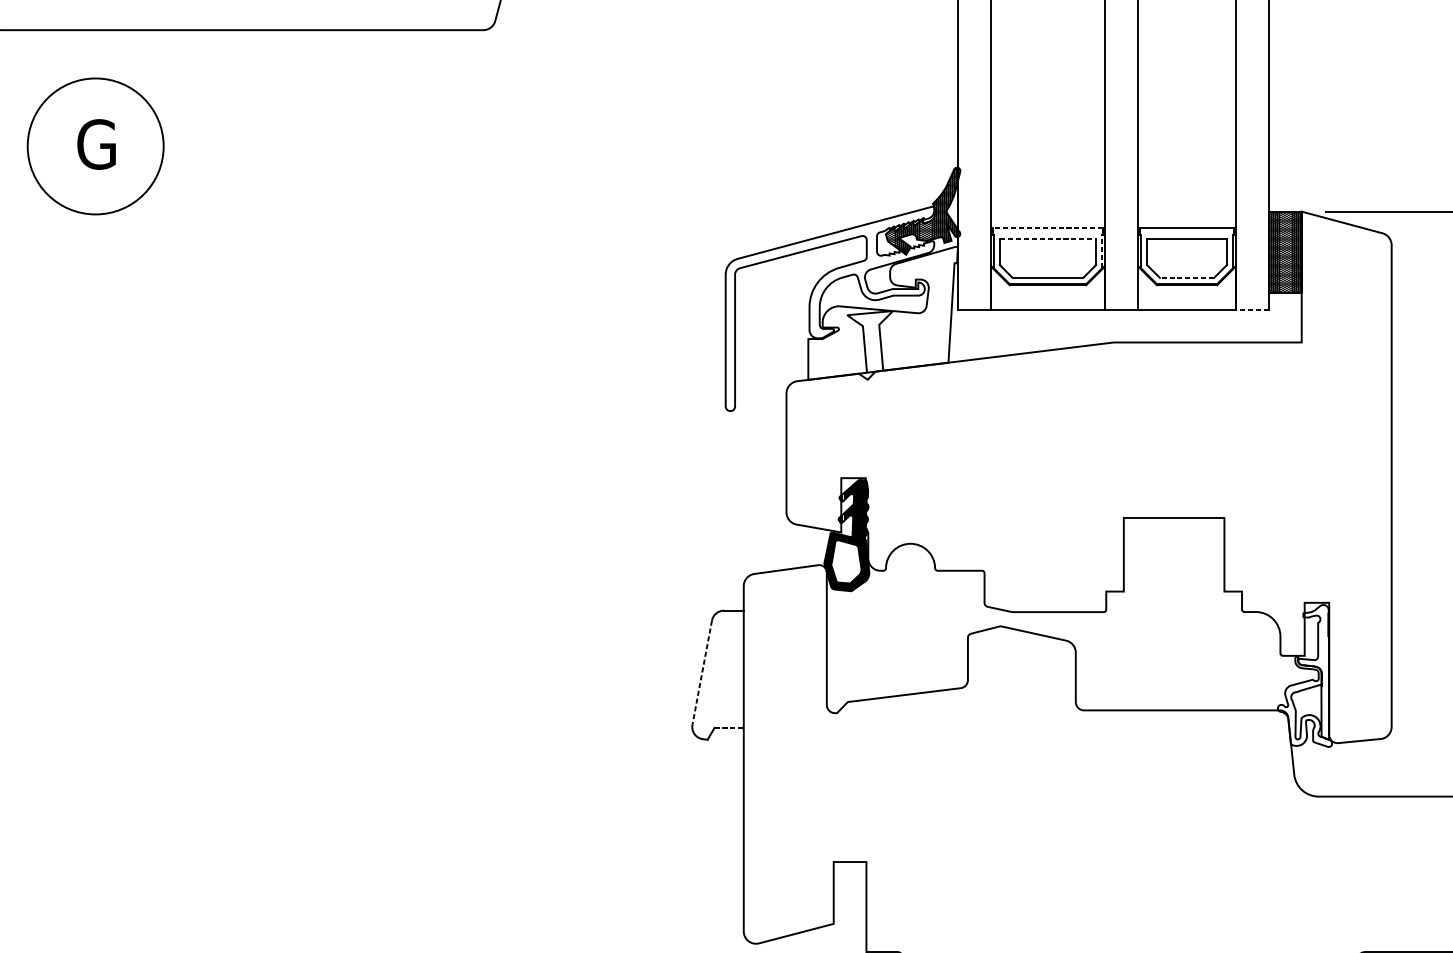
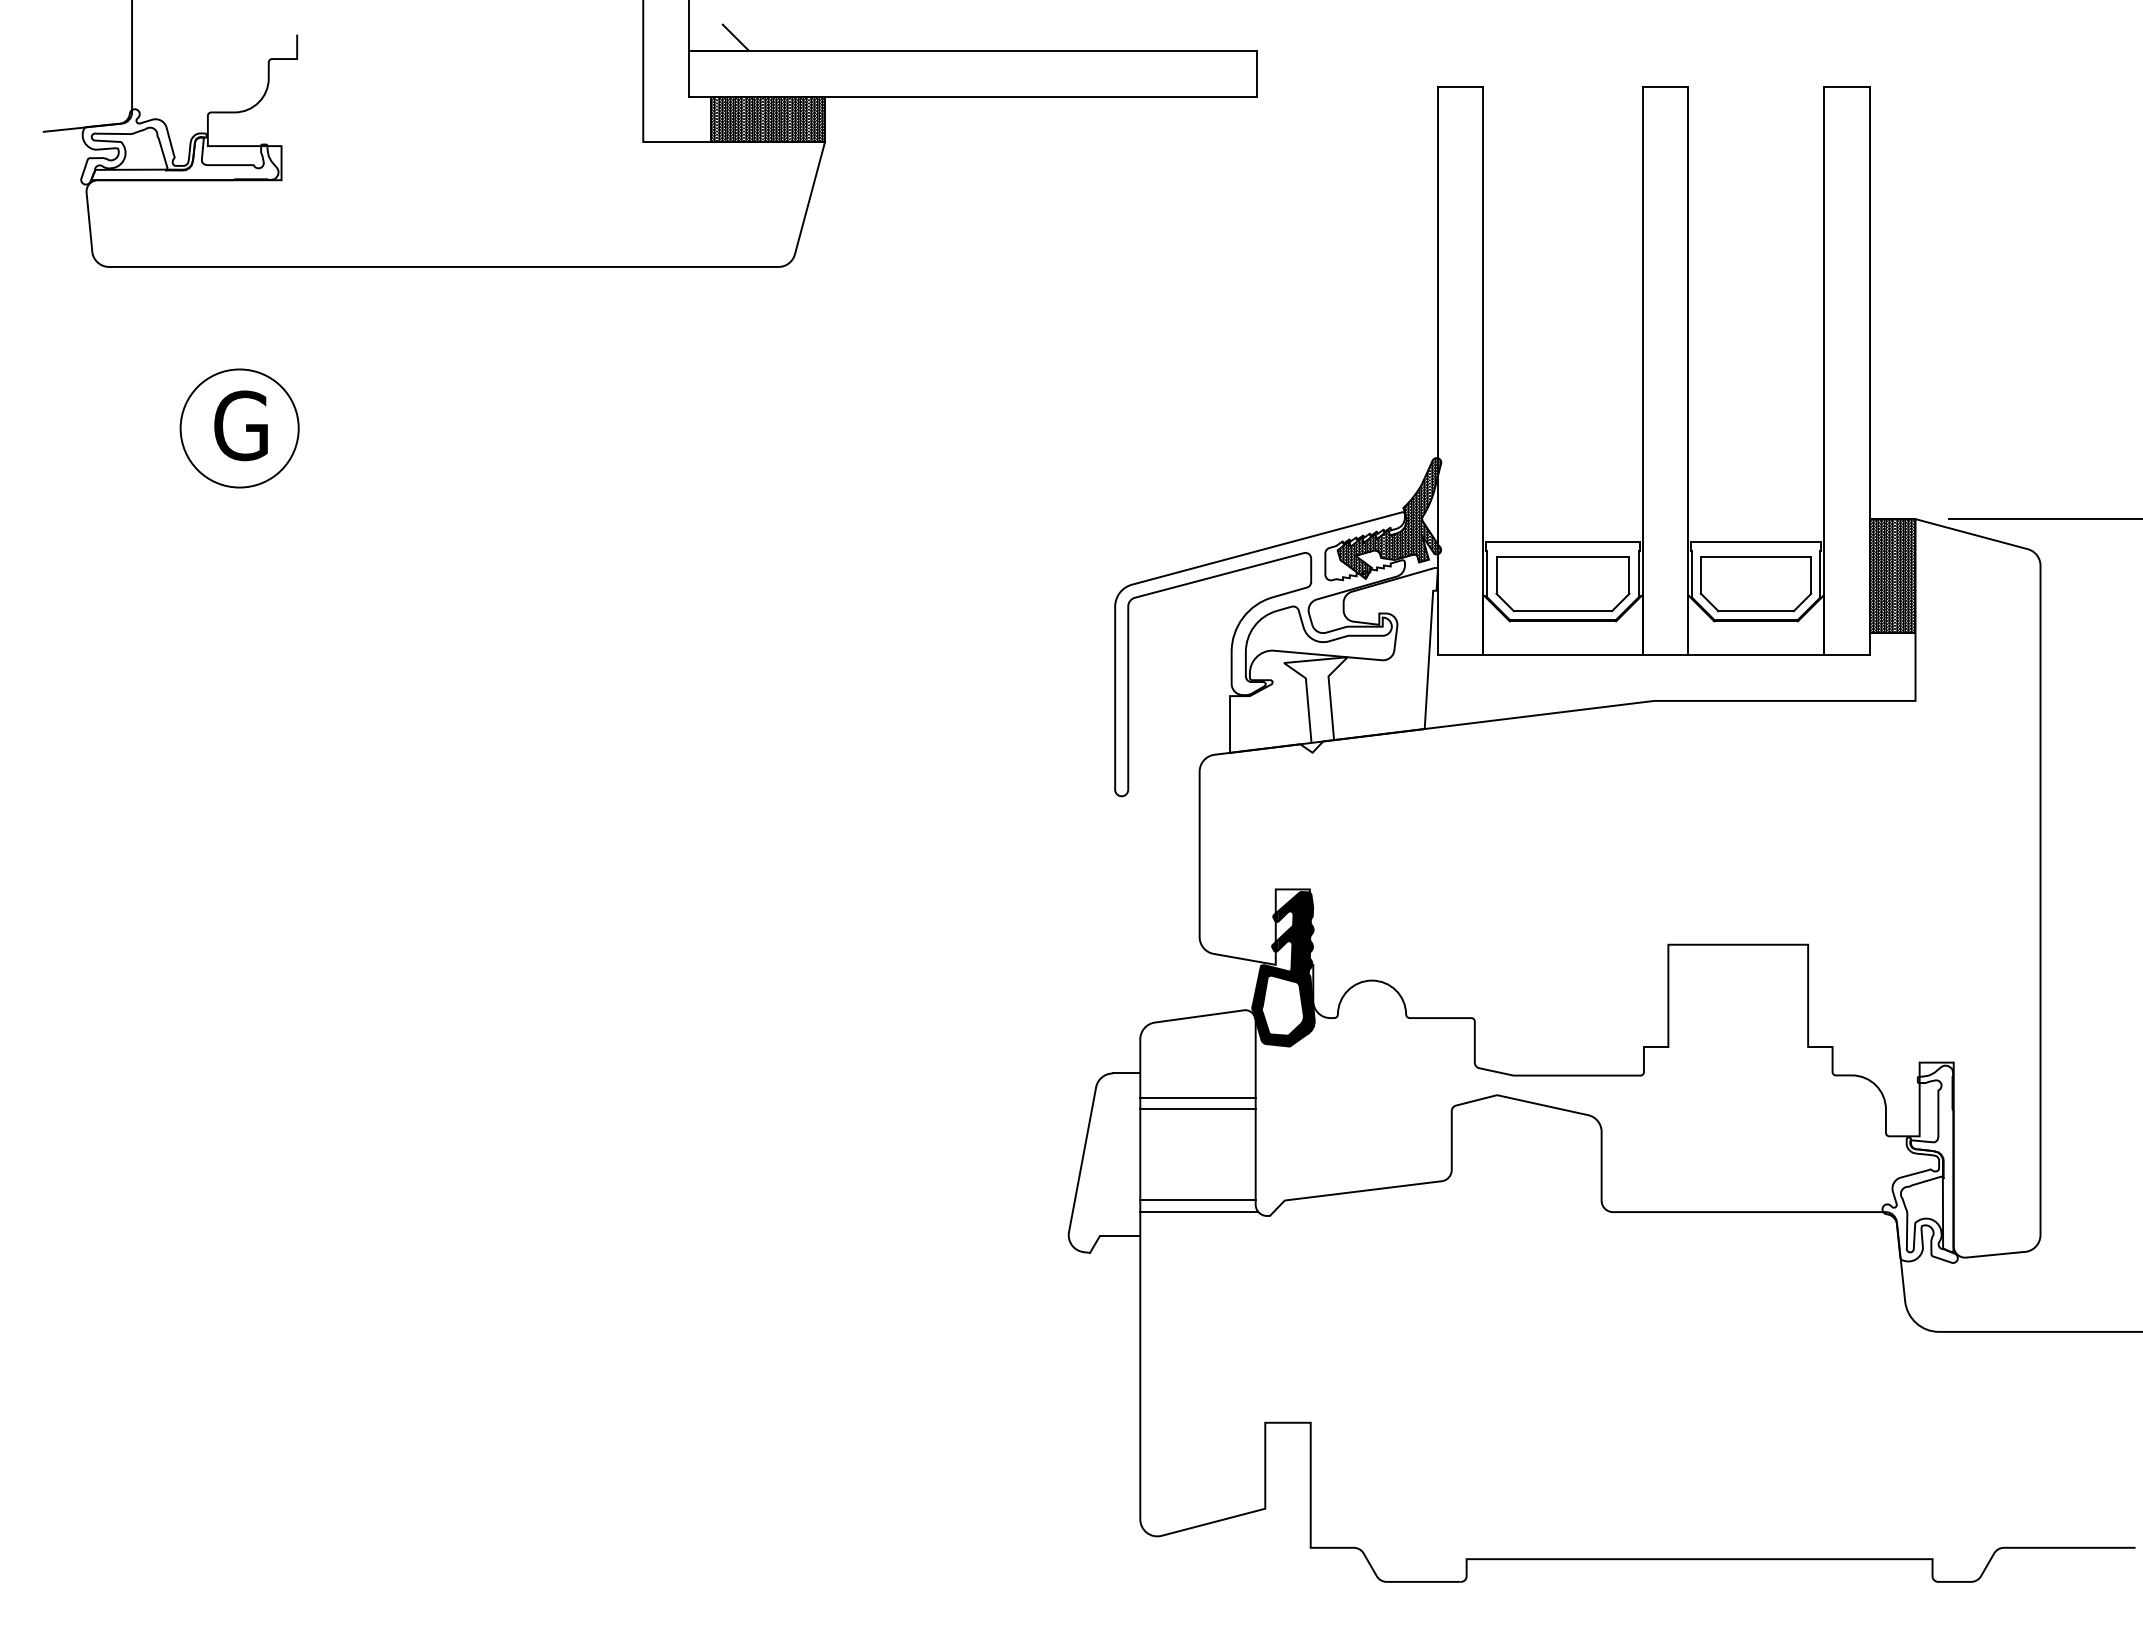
circle: (95, 146) -> (239, 428), size x0.62
line: (1047, 227) -> (1562, 541), dashed -> solid
line: (1048, 238) -> (1563, 556), dashed -> solid
line: (1102, 250) -> (1638, 573), dashed -> solid
line: (1187, 278) -> (1756, 611), dashed -> solid
line: (1252, 309) -> (1847, 655), dashed -> solid
line: (784, 627) -> (1197, 1097), added
line: (784, 636) -> (1197, 1109), added
line: (702, 673) -> (1082, 1160), dashed -> solid
line: (784, 702) -> (1197, 1200), added
line: (786, 709) -> (1199, 1211), added
line: (729, 727) -> (1120, 1236), dashed -> solid

